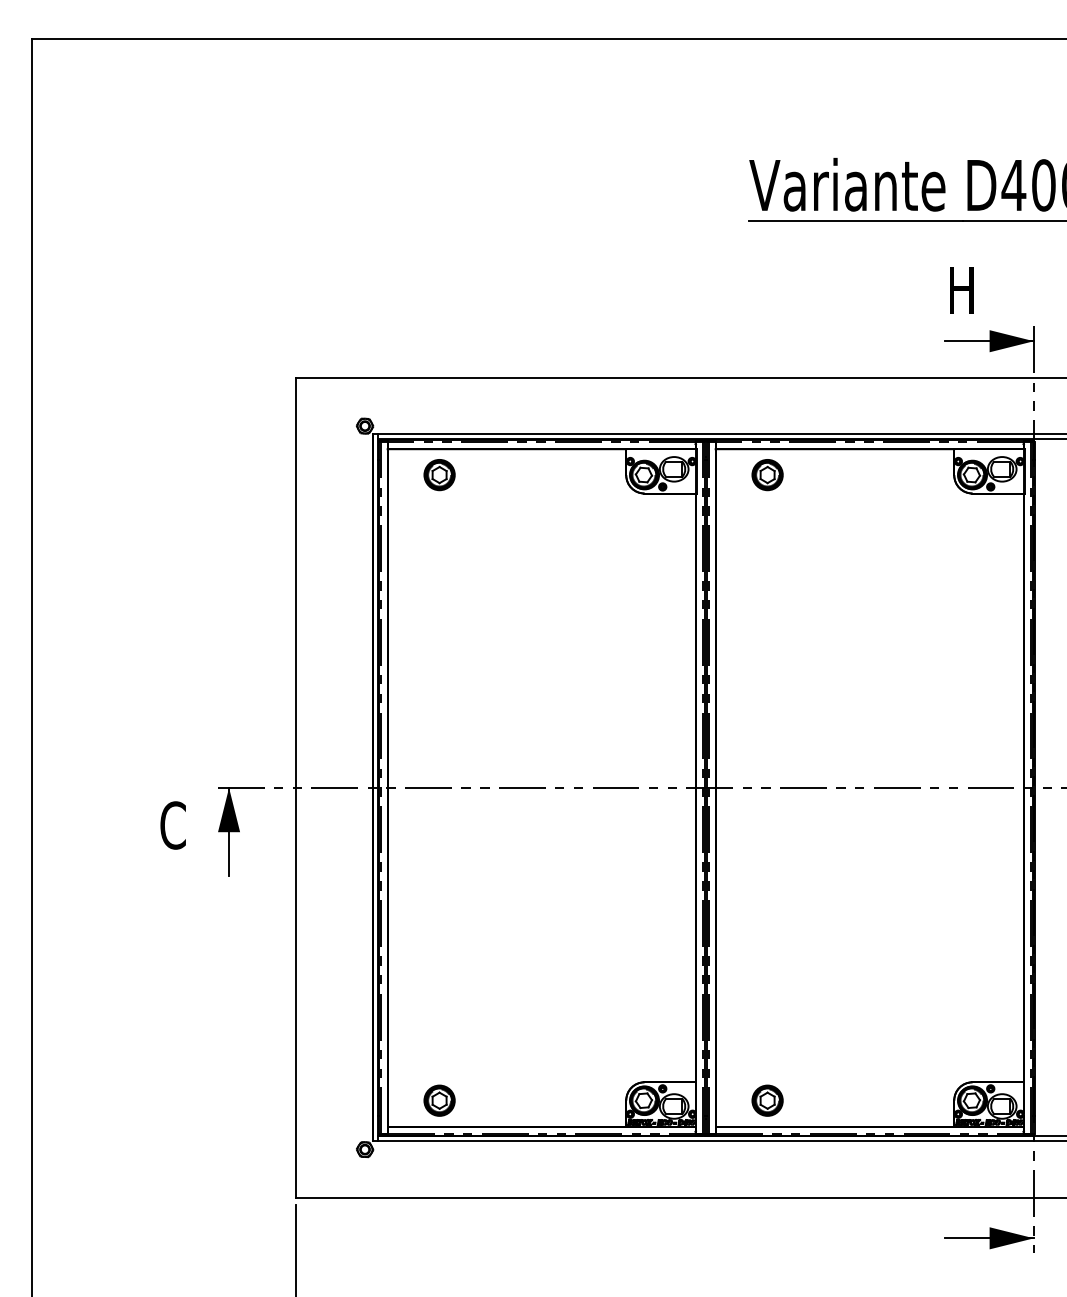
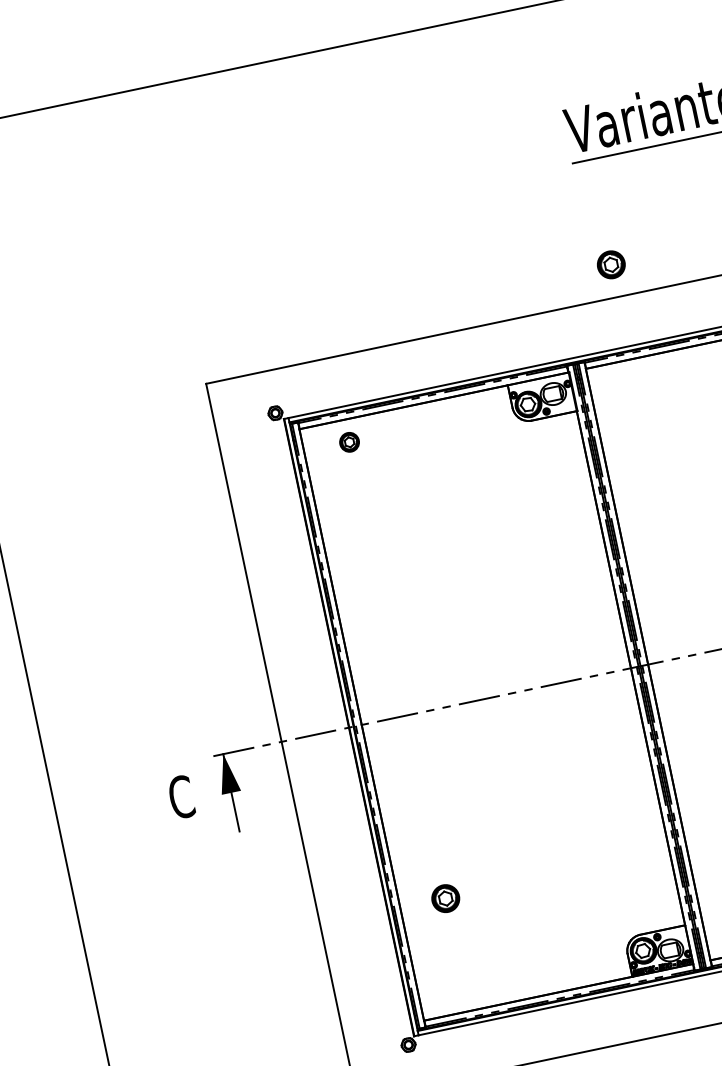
part: (439, 475) -> (349, 442), size x0.7
part: (767, 475) -> (611, 265), moved
part: (439, 1100) -> (445, 898), moved

